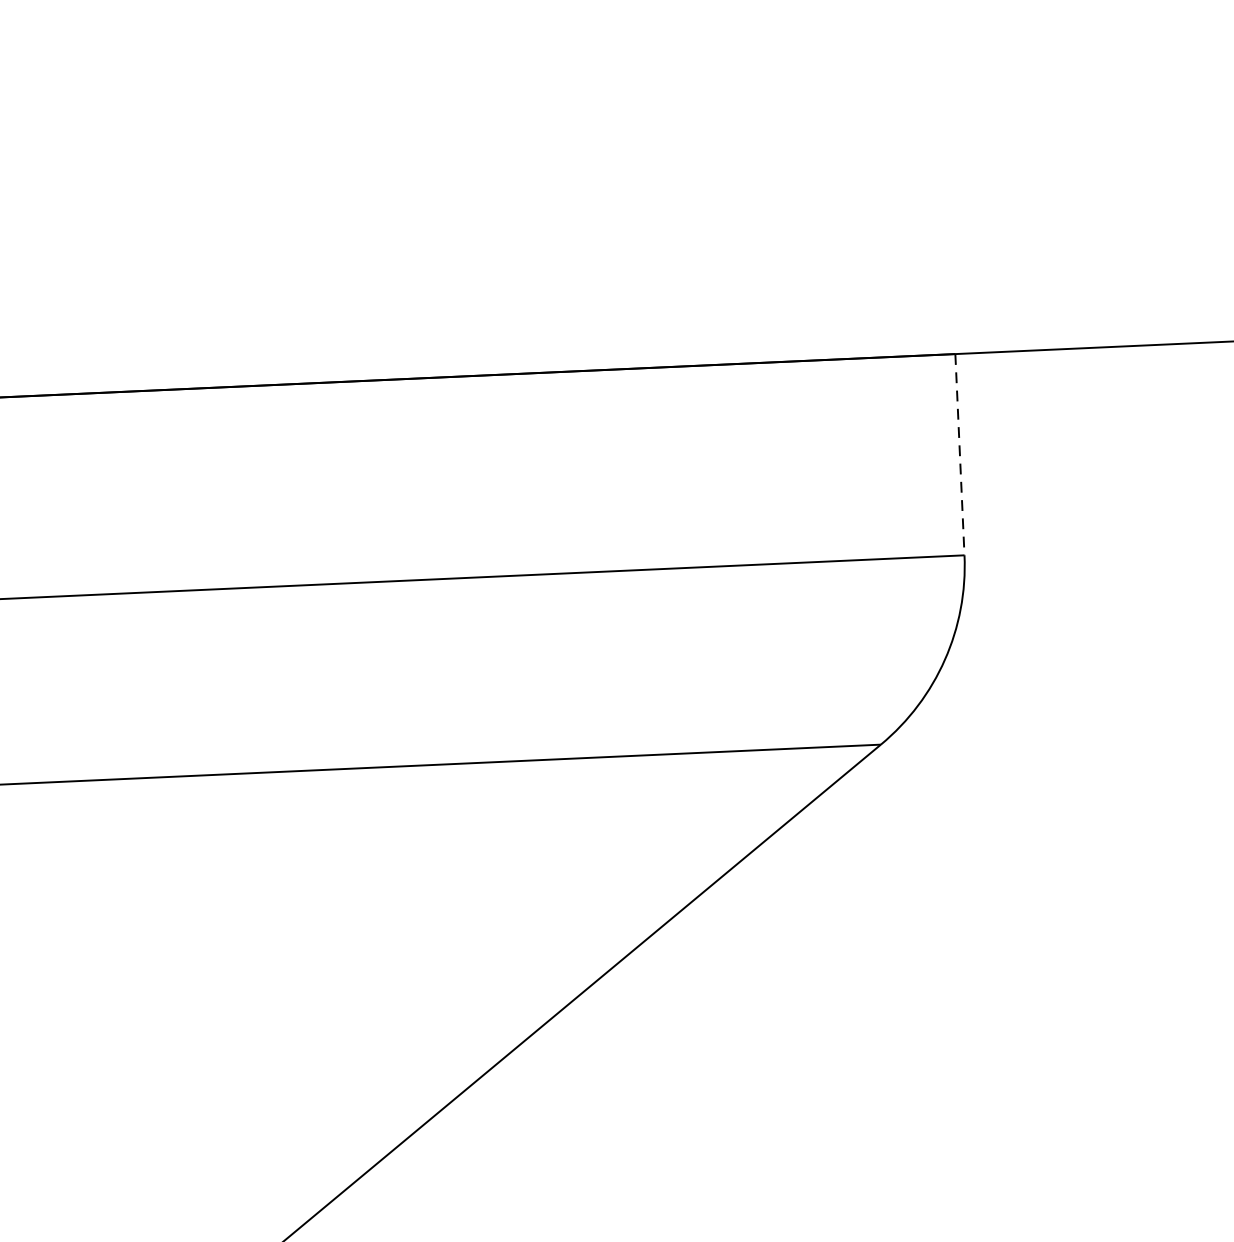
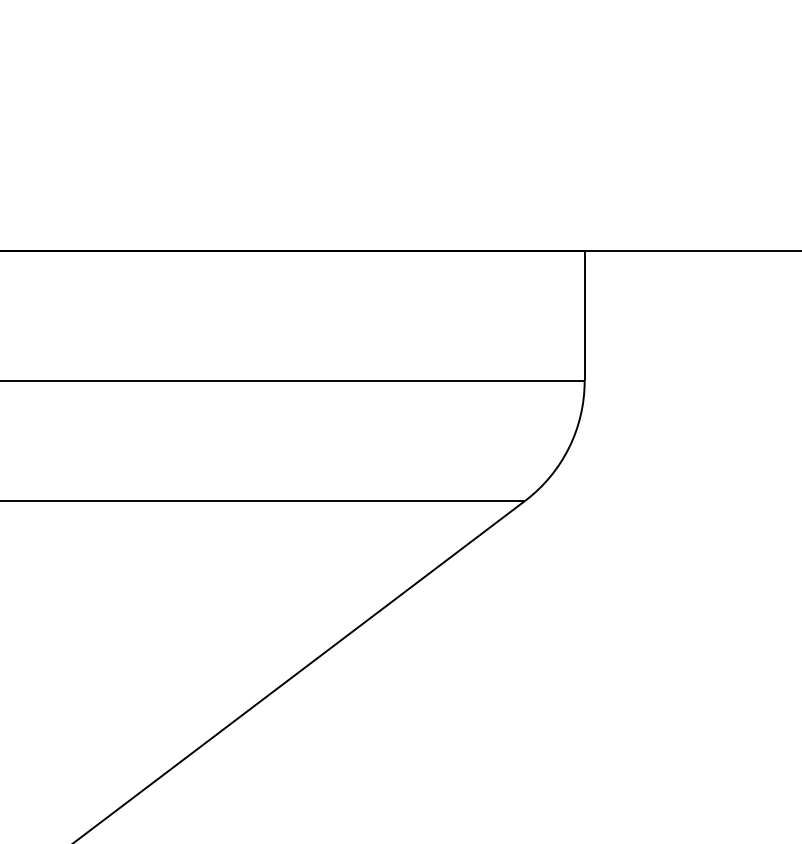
line: (959, 455) -> (584, 316), dashed -> solid

